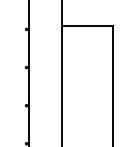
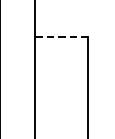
line: (87, 25) -> (61, 36), solid -> dashed

